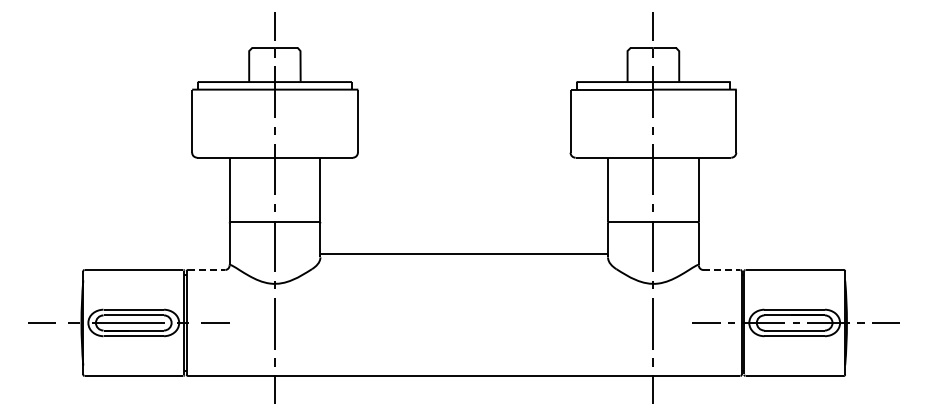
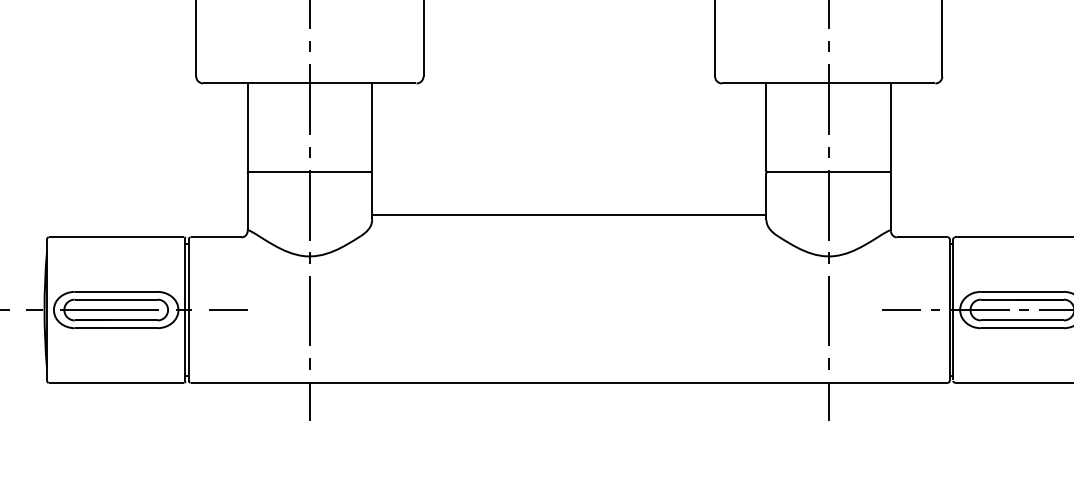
line: (206, 270) -> (215, 238), dashed -> solid
line: (721, 270) -> (922, 238), dashed -> solid

